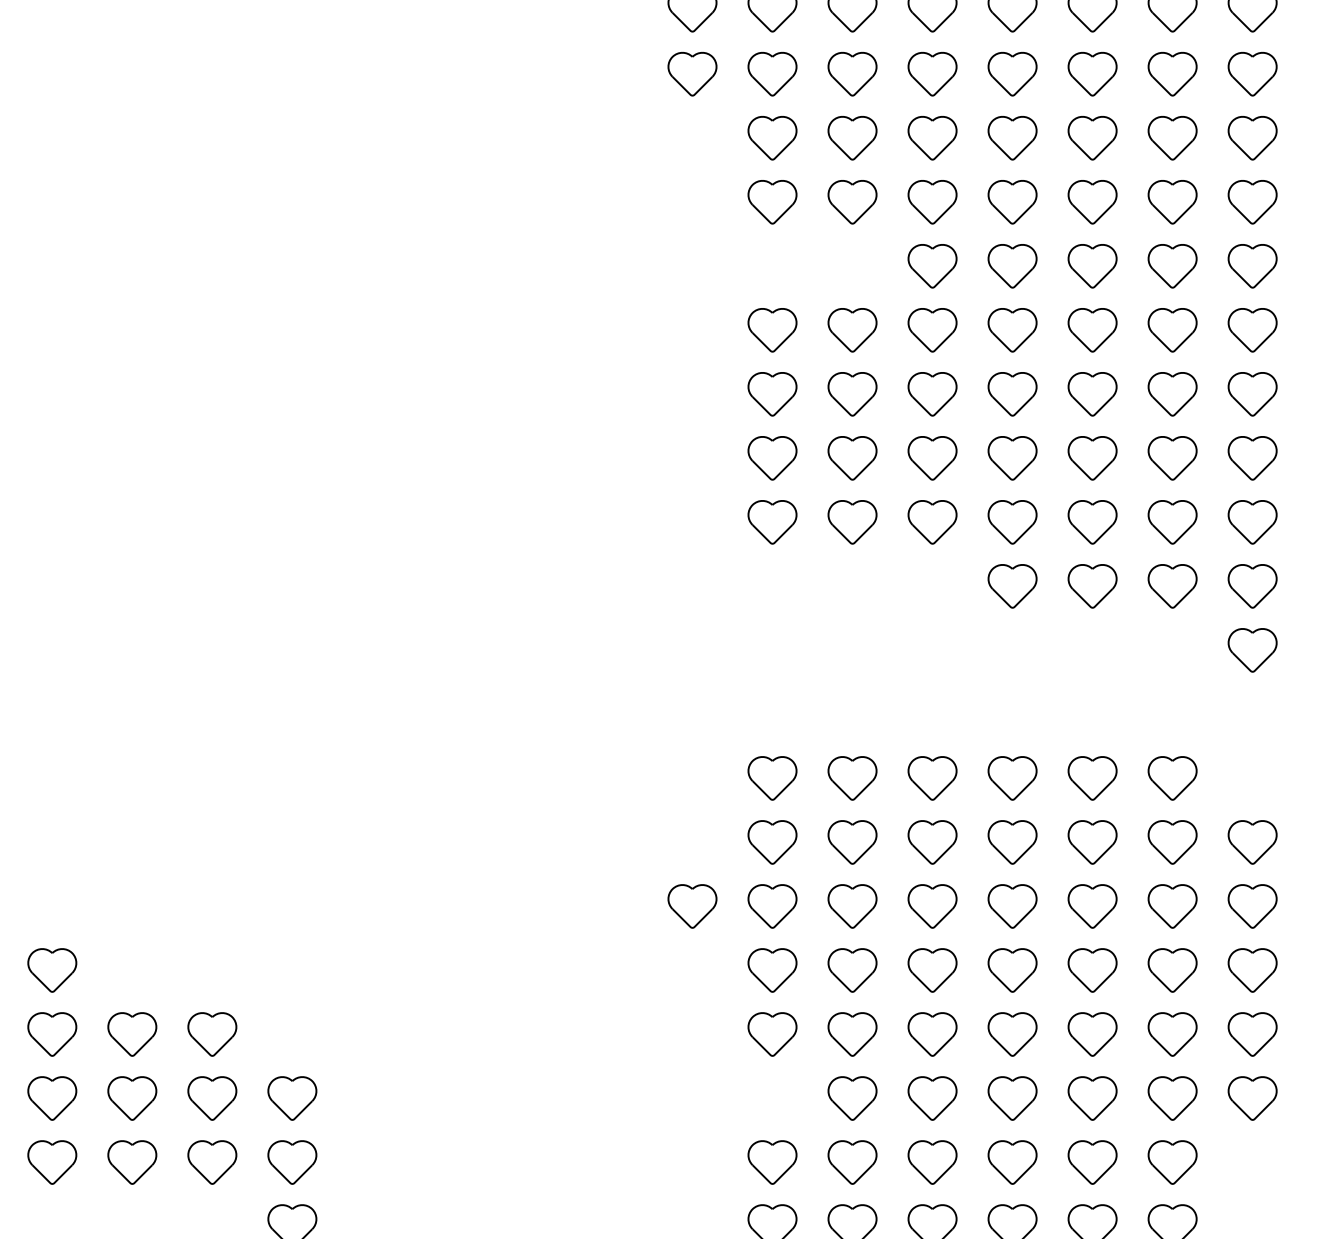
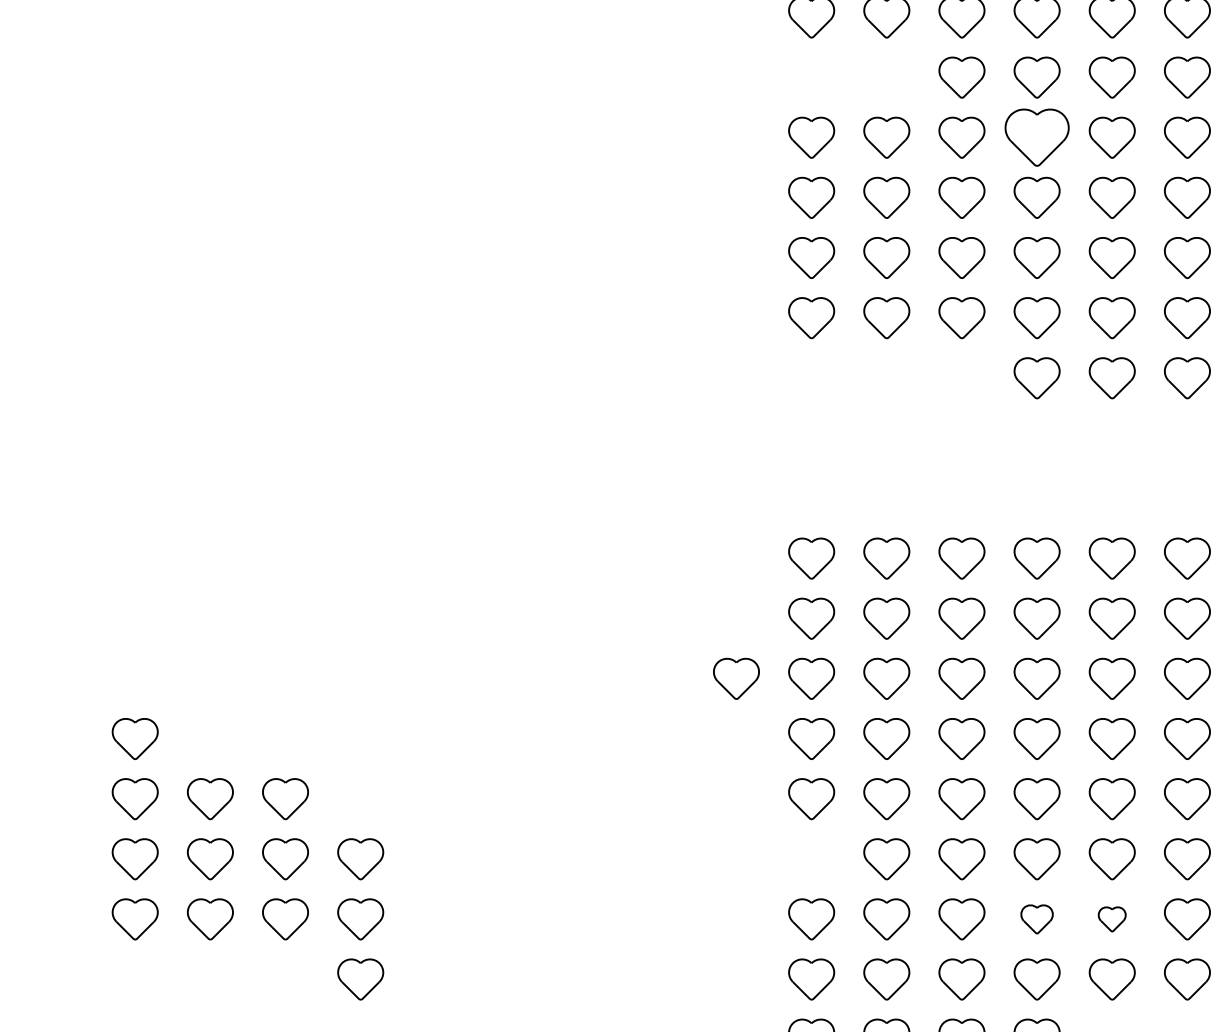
part: (1012, 330) -> (1037, 137), size x1.4
part: (1012, 1162) -> (1037, 919), size x0.7
part: (1092, 1162) -> (1112, 919), size x0.6

